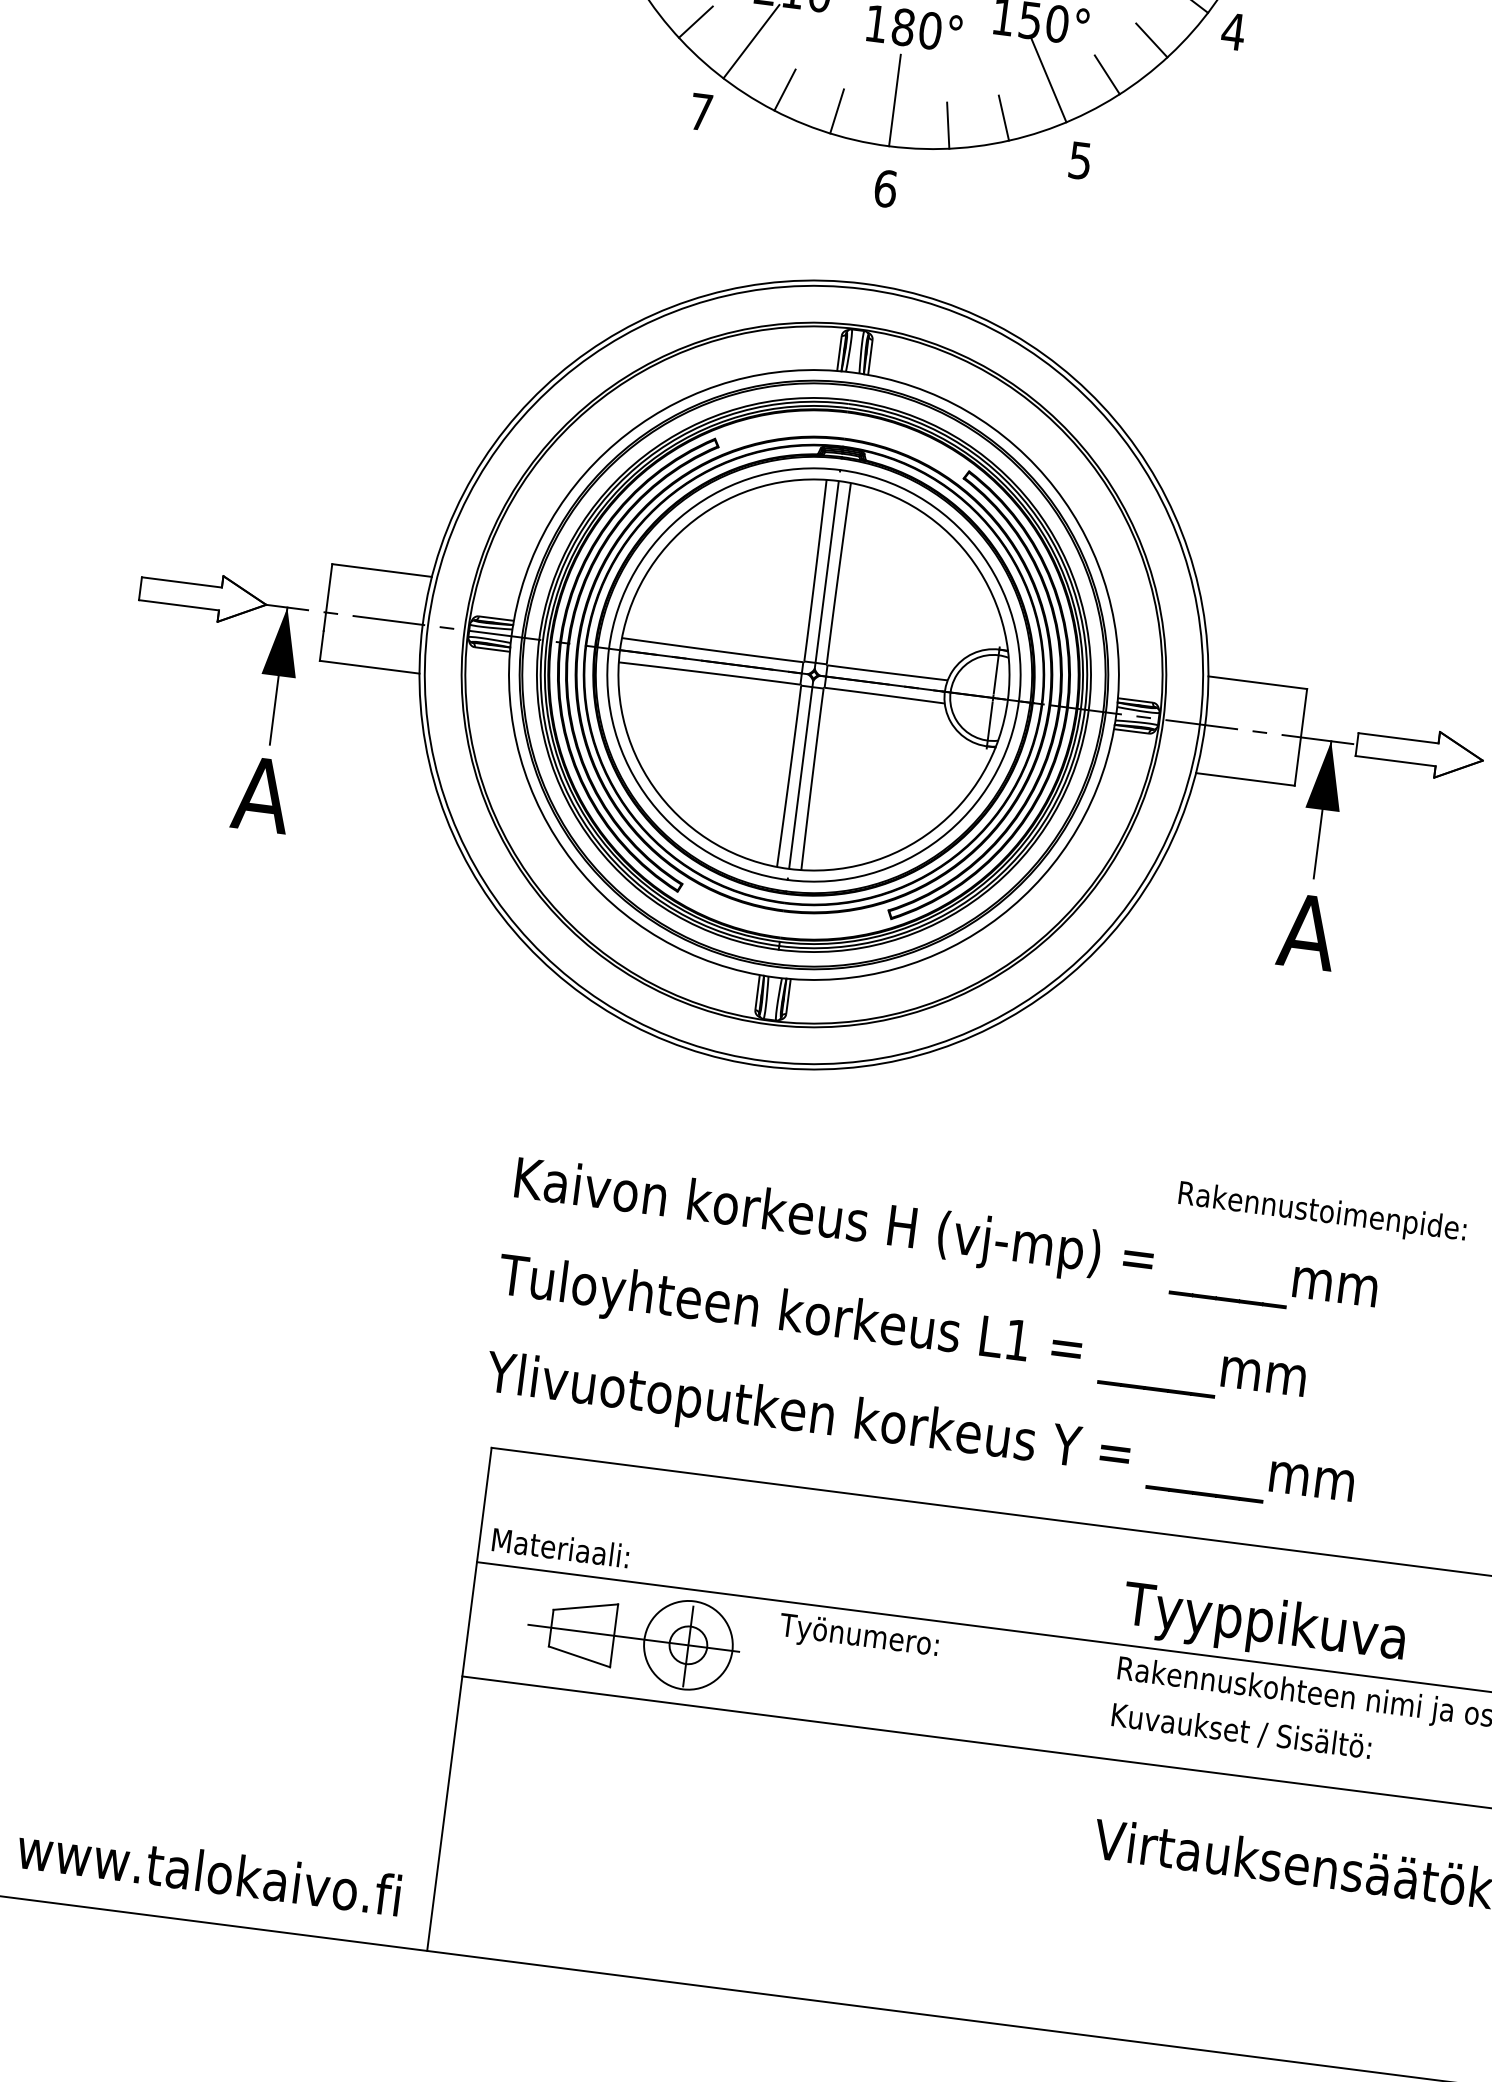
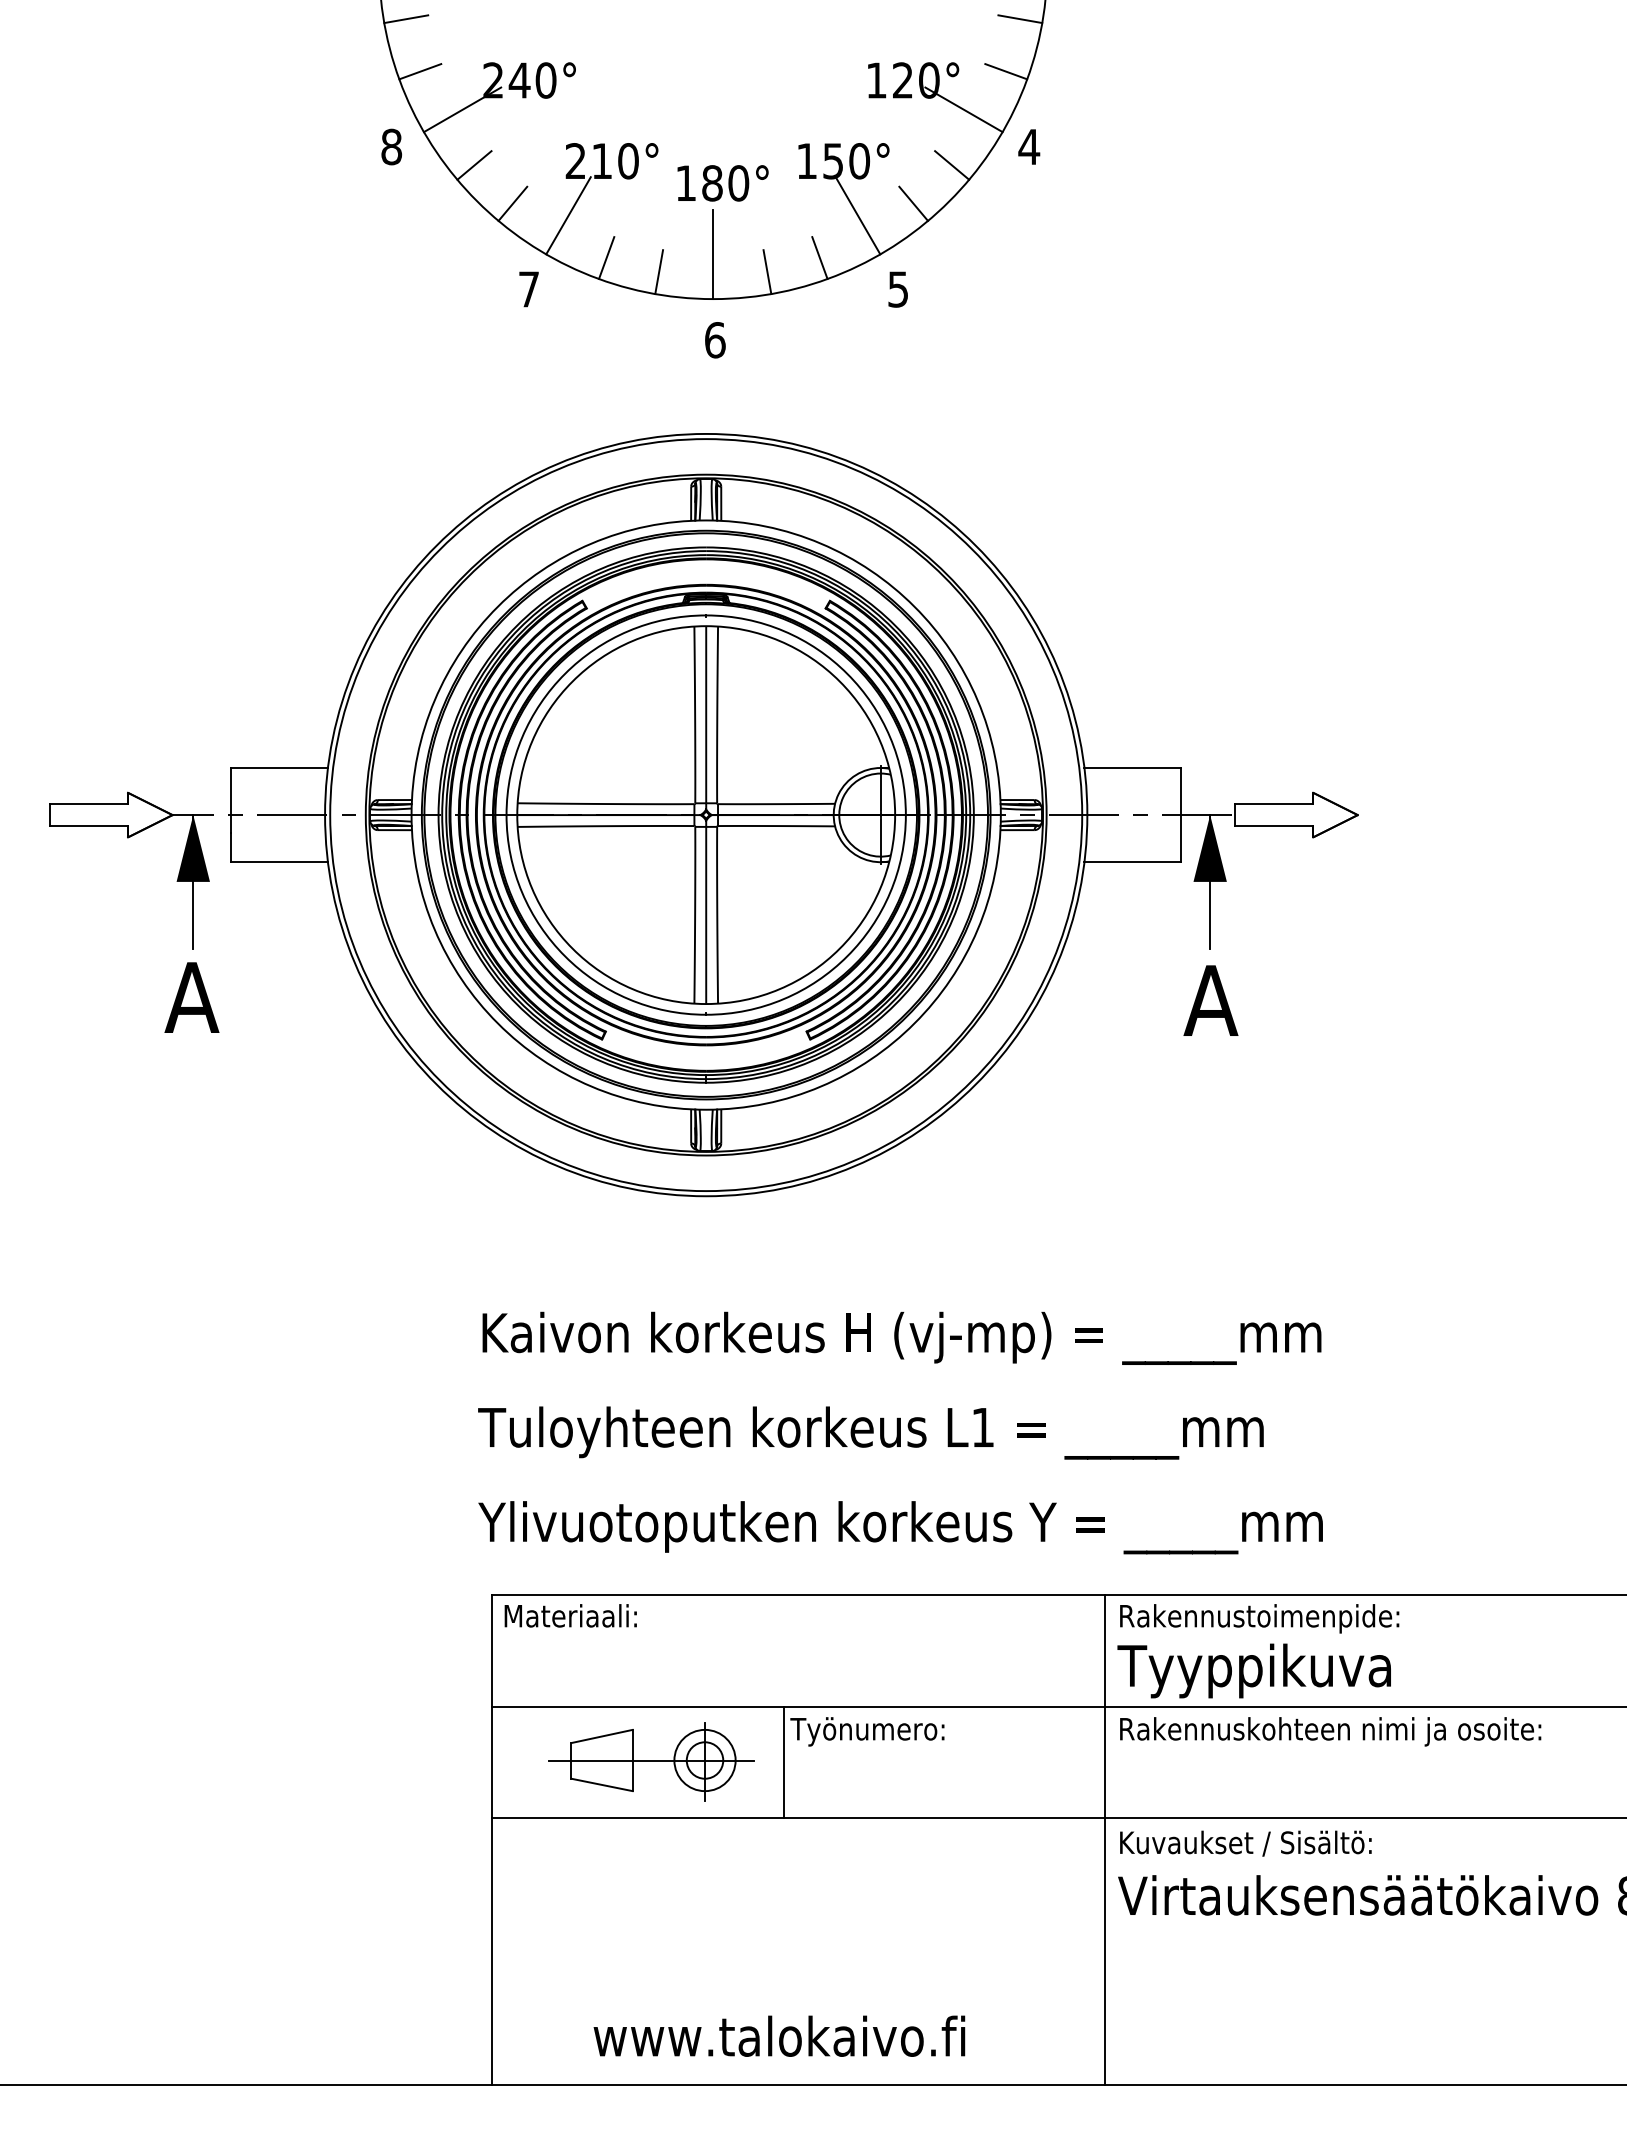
text: (1322, 1213) -> (1259, 1618), moved
text: (560, 1547) -> (570, 1615), moved
circle: (687, 1645) -> (704, 1760), size x0.71
line: (769, 1657) -> (784, 1762), added
text: (1241, 1731) -> (1245, 1843), moved
line: (1087, 1779) -> (1104, 1840), added
text: (209, 1870) -> (779, 2035), moved

